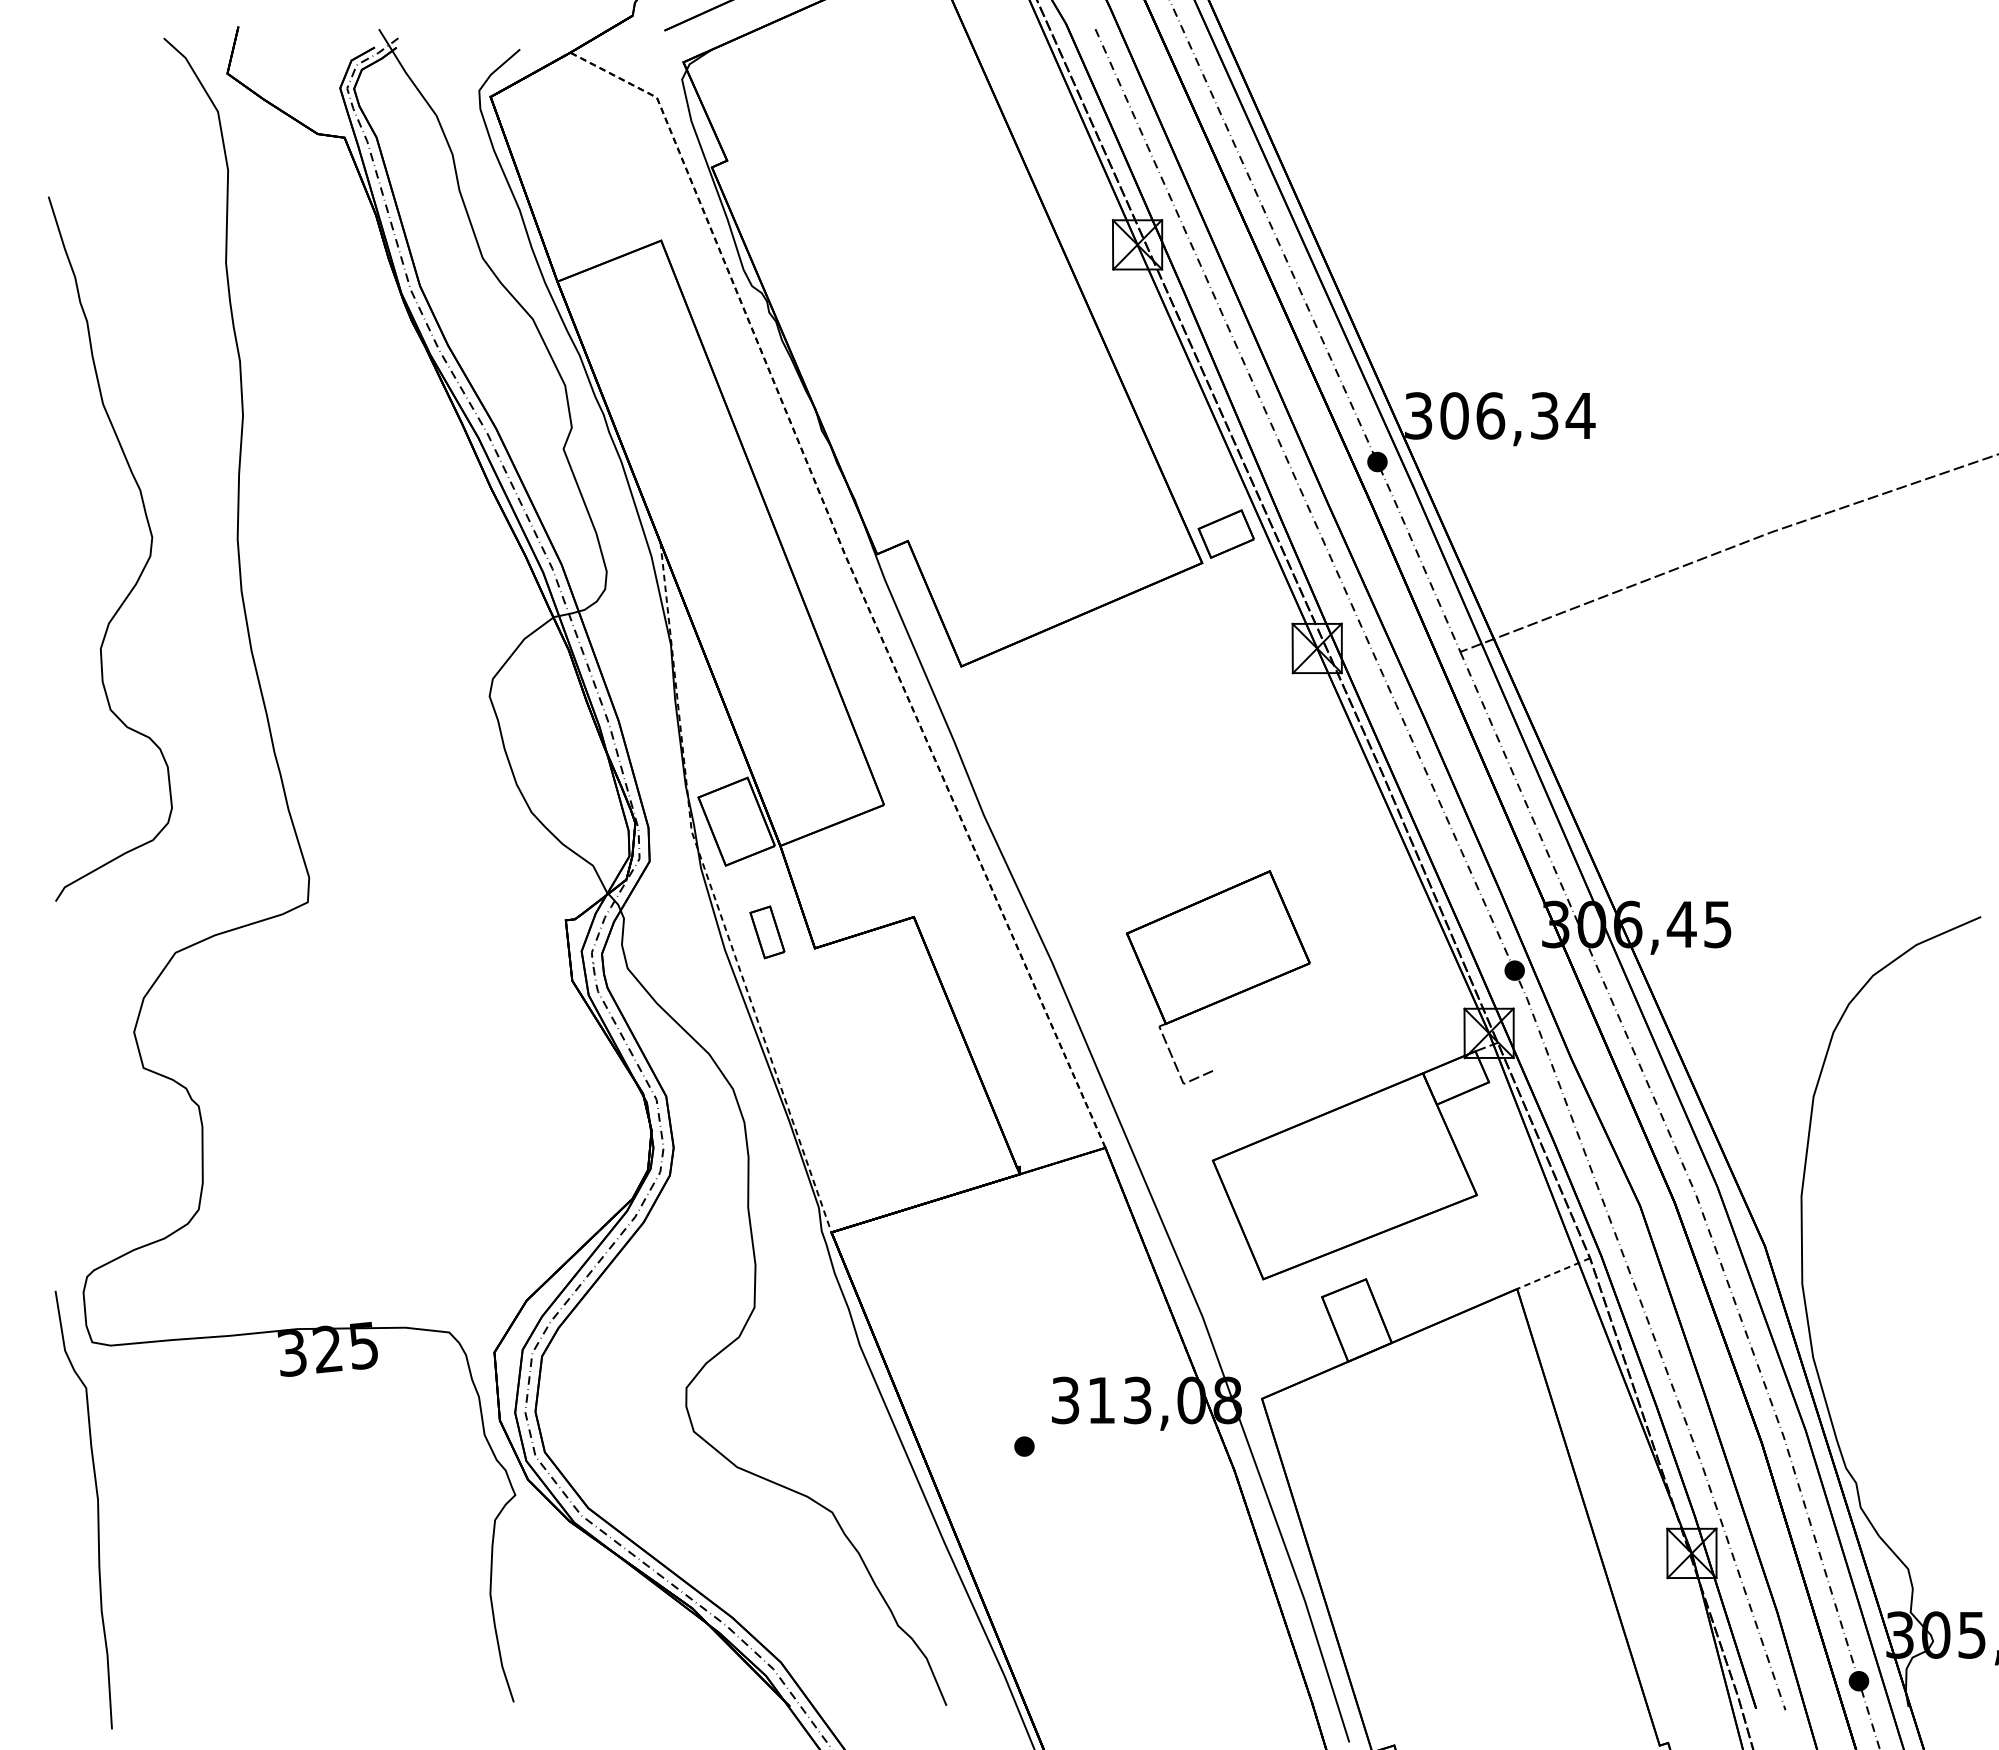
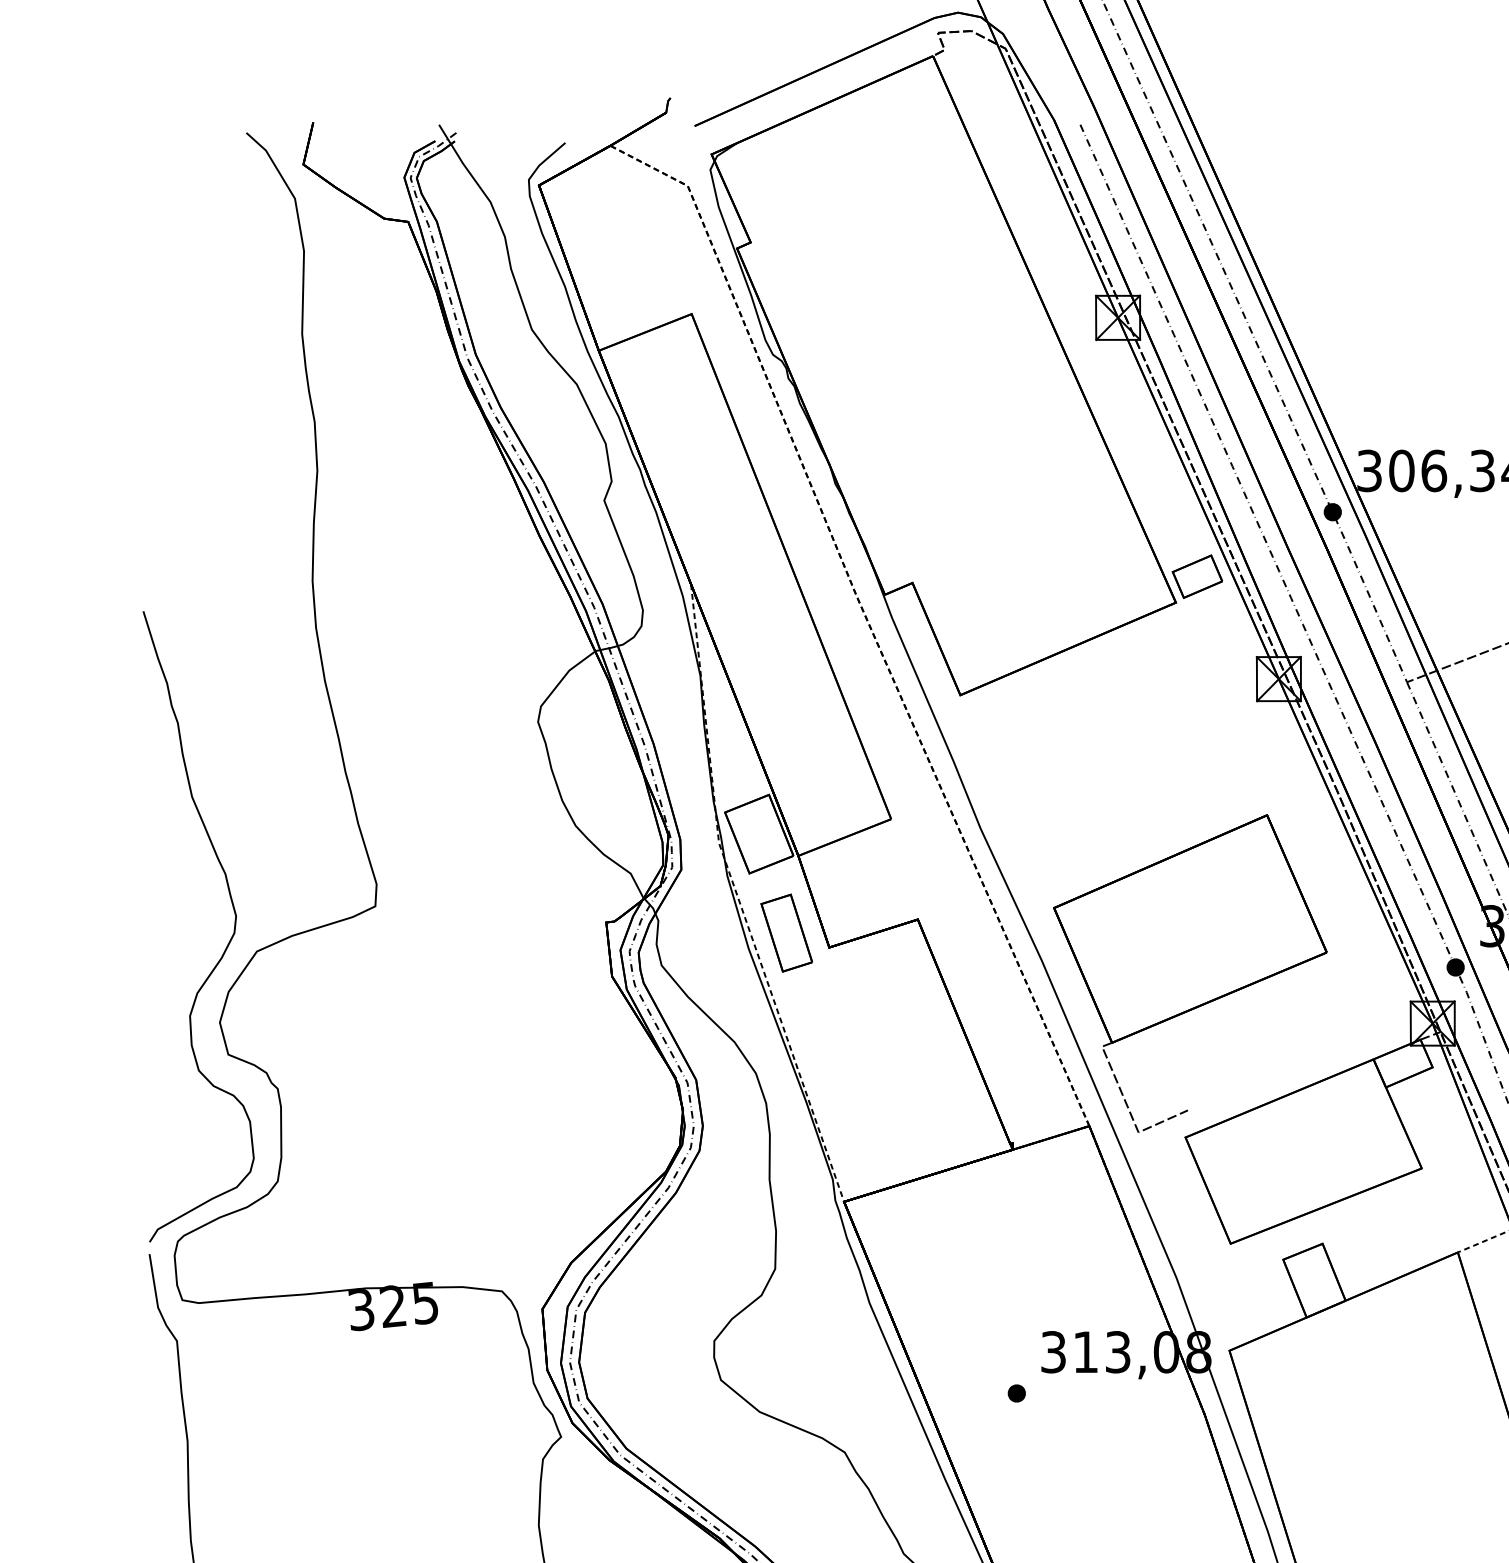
curve: (144, 565) -> (229, 941), moved
part: (767, 932) -> (786, 933), size x1.67
part: (1218, 977) -> (1190, 973), size x1.67

